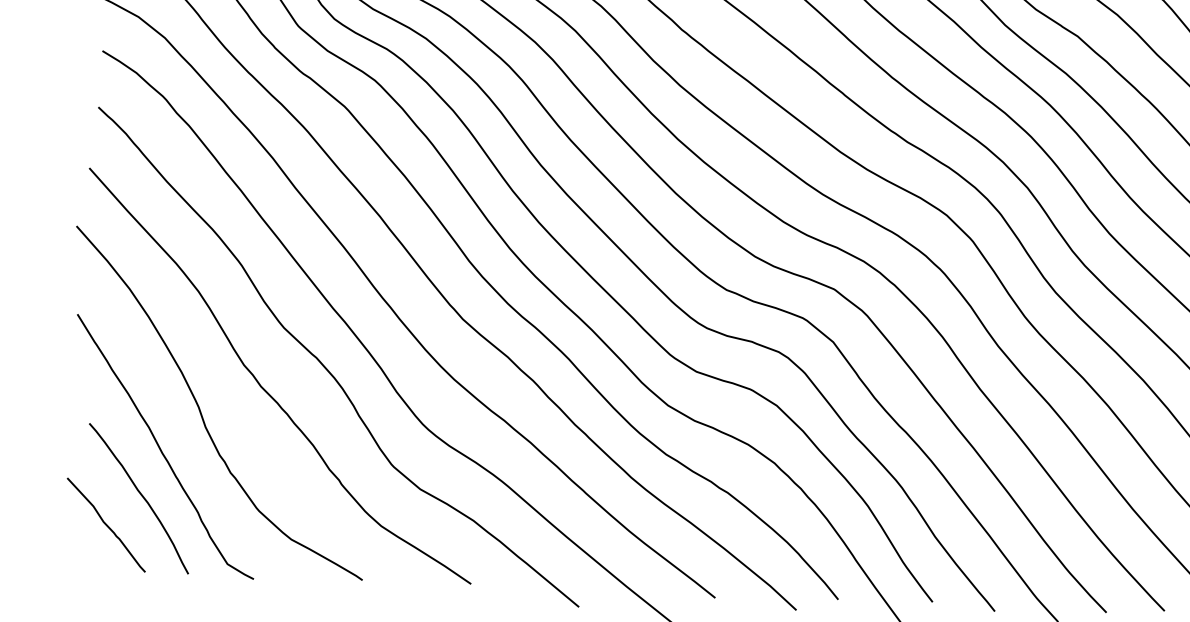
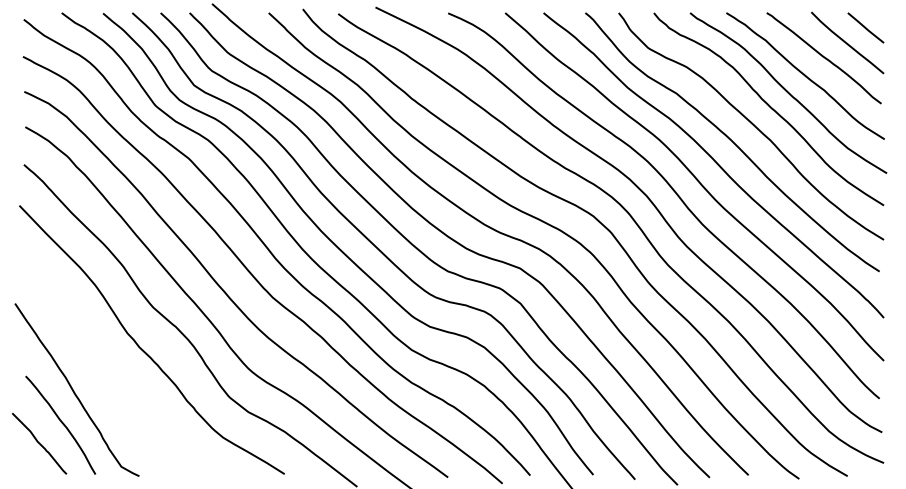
curve: (200, 406) -> (99, 362), removed

